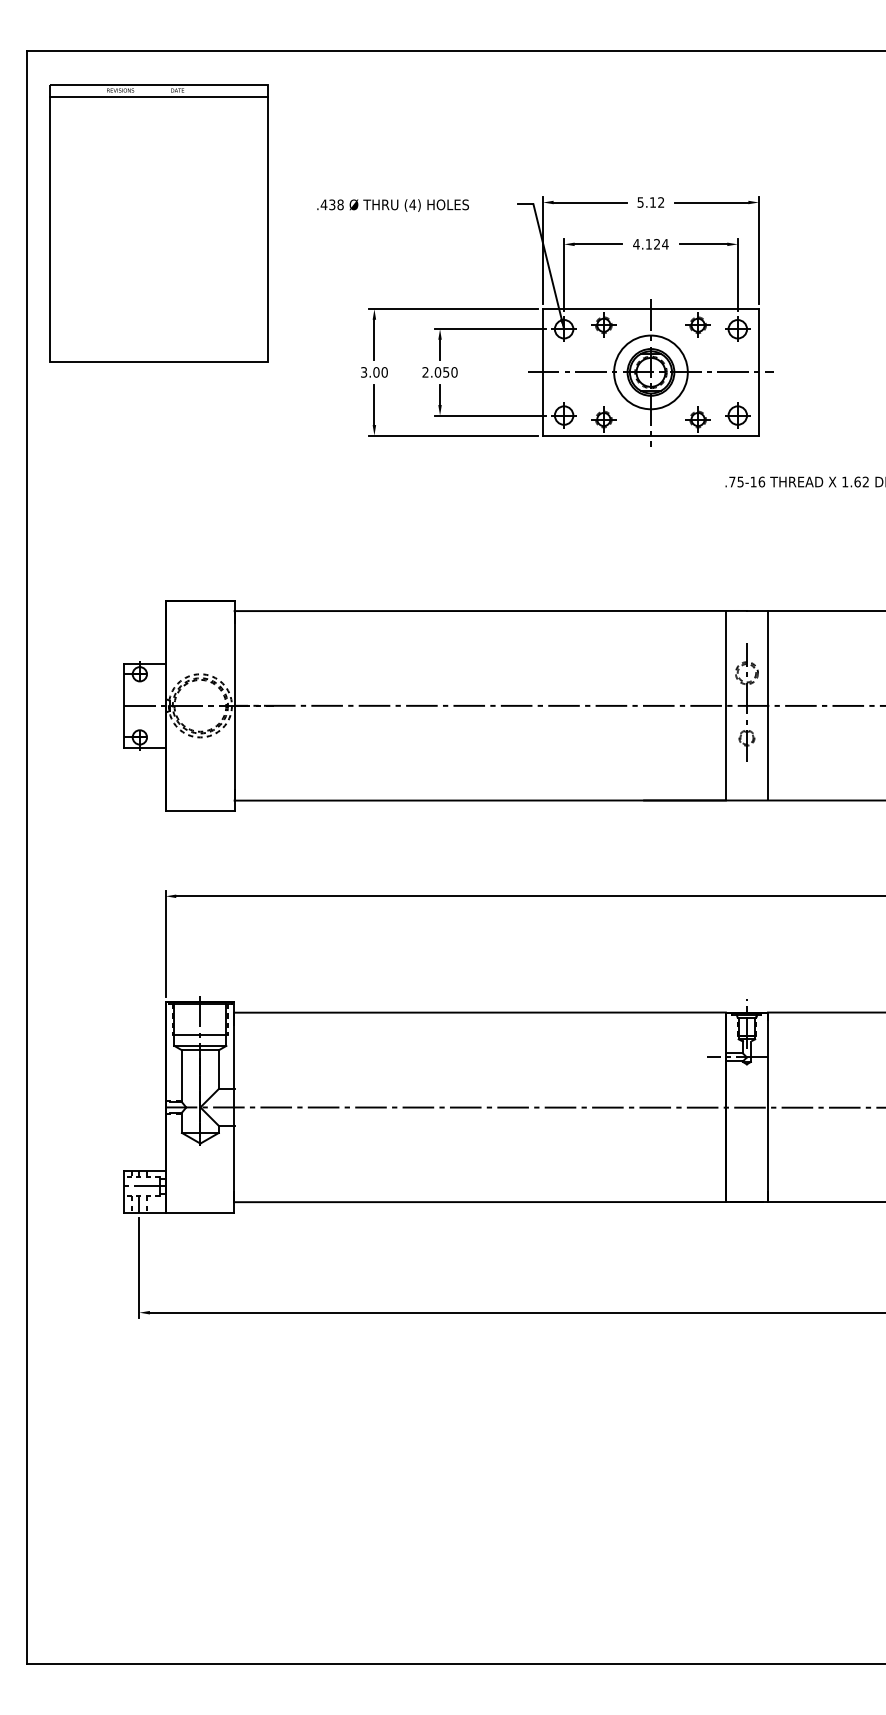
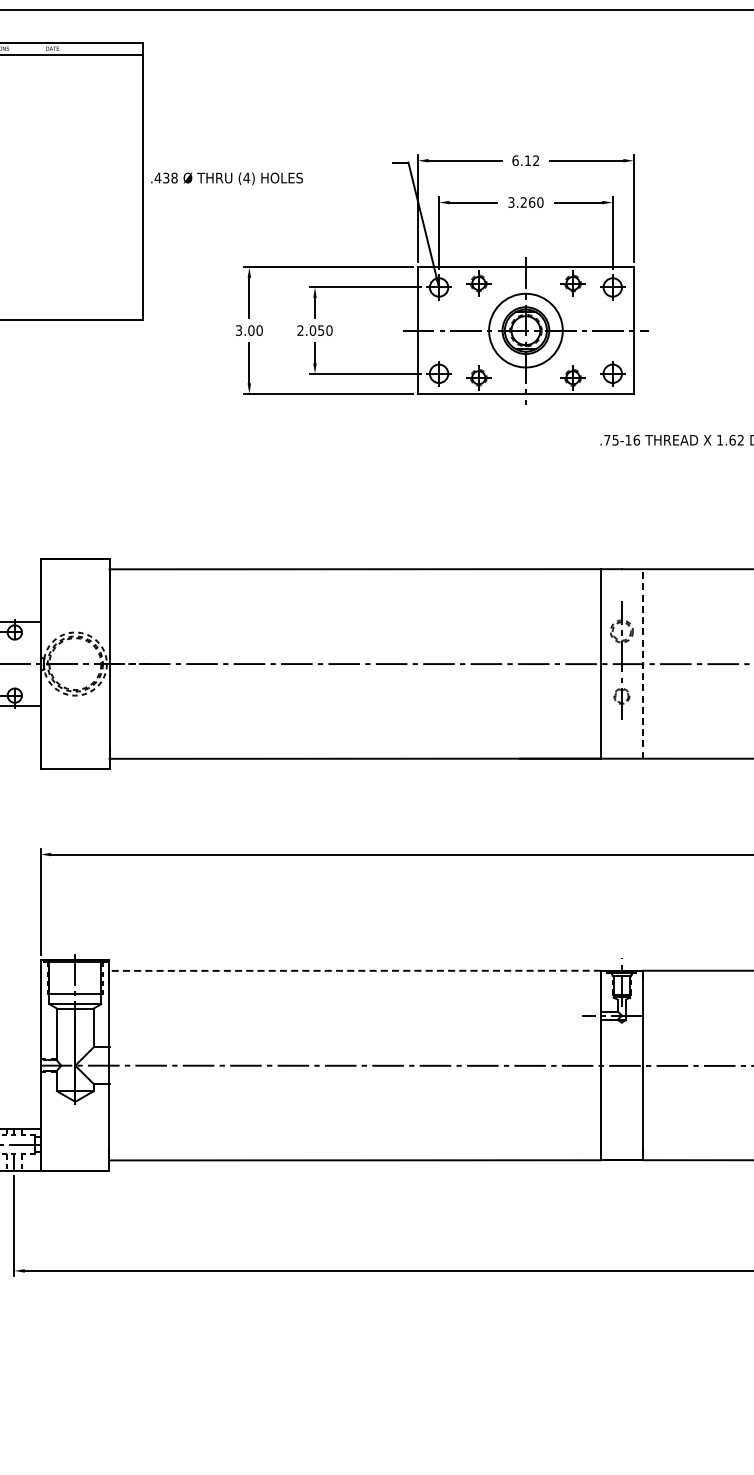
text: (640, 202) -> (515, 160), 5.12 -> 6.12
text: (392, 205) -> (226, 178), moved
text: (650, 244) -> (525, 202), 4.124 -> 3.260
line: (768, 705) -> (643, 663), solid -> dashed
line: (480, 1012) -> (355, 970), solid -> dashed

